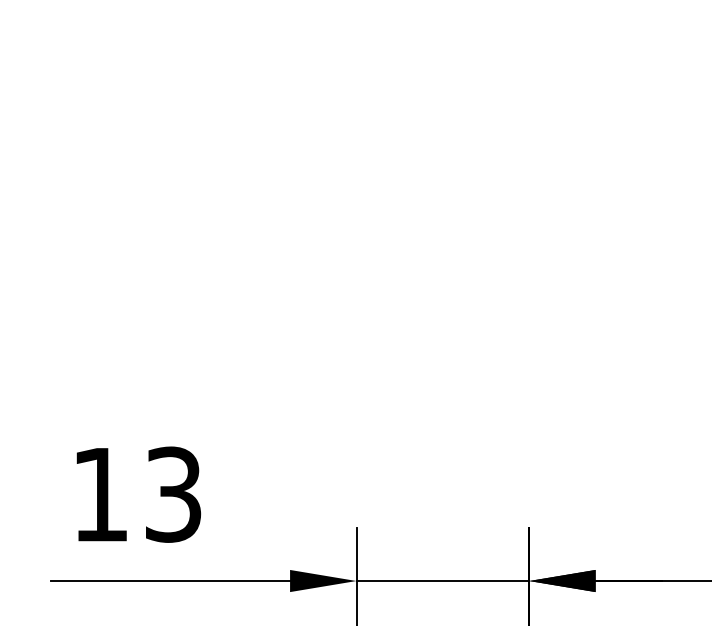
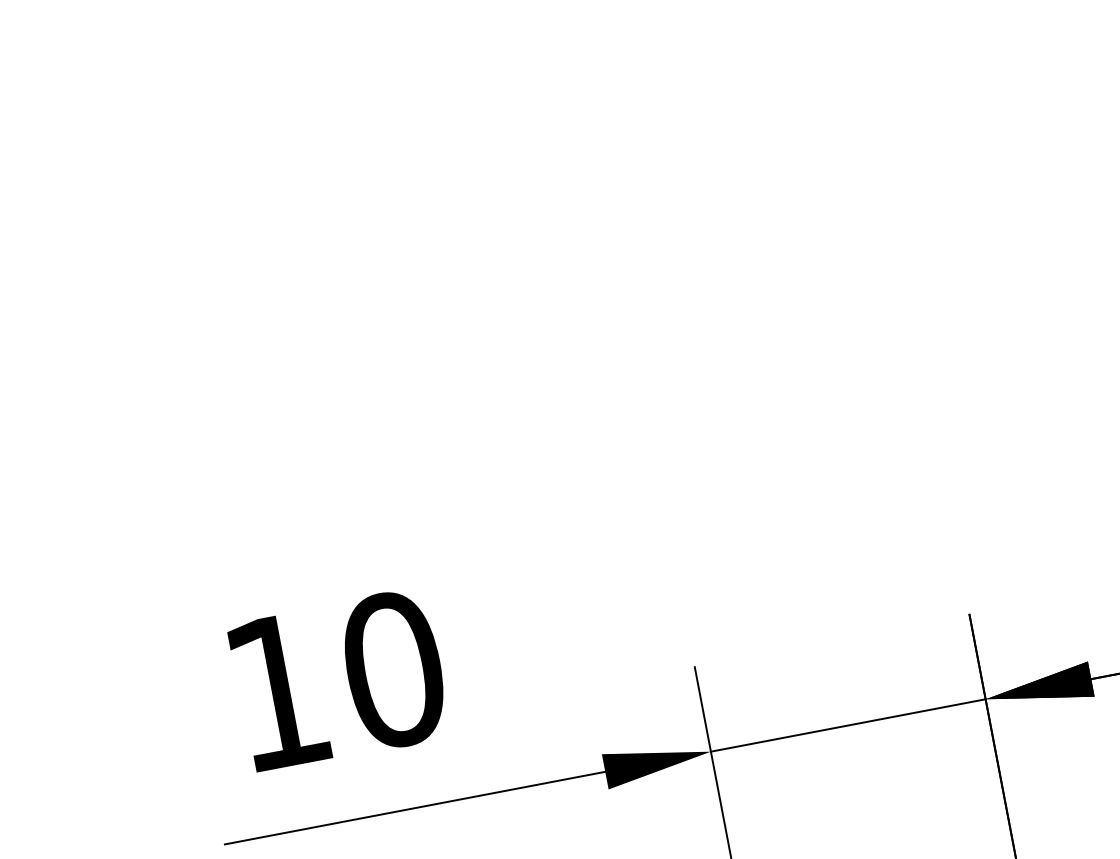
text: (173, 494) -> (393, 669), 13 -> 10

